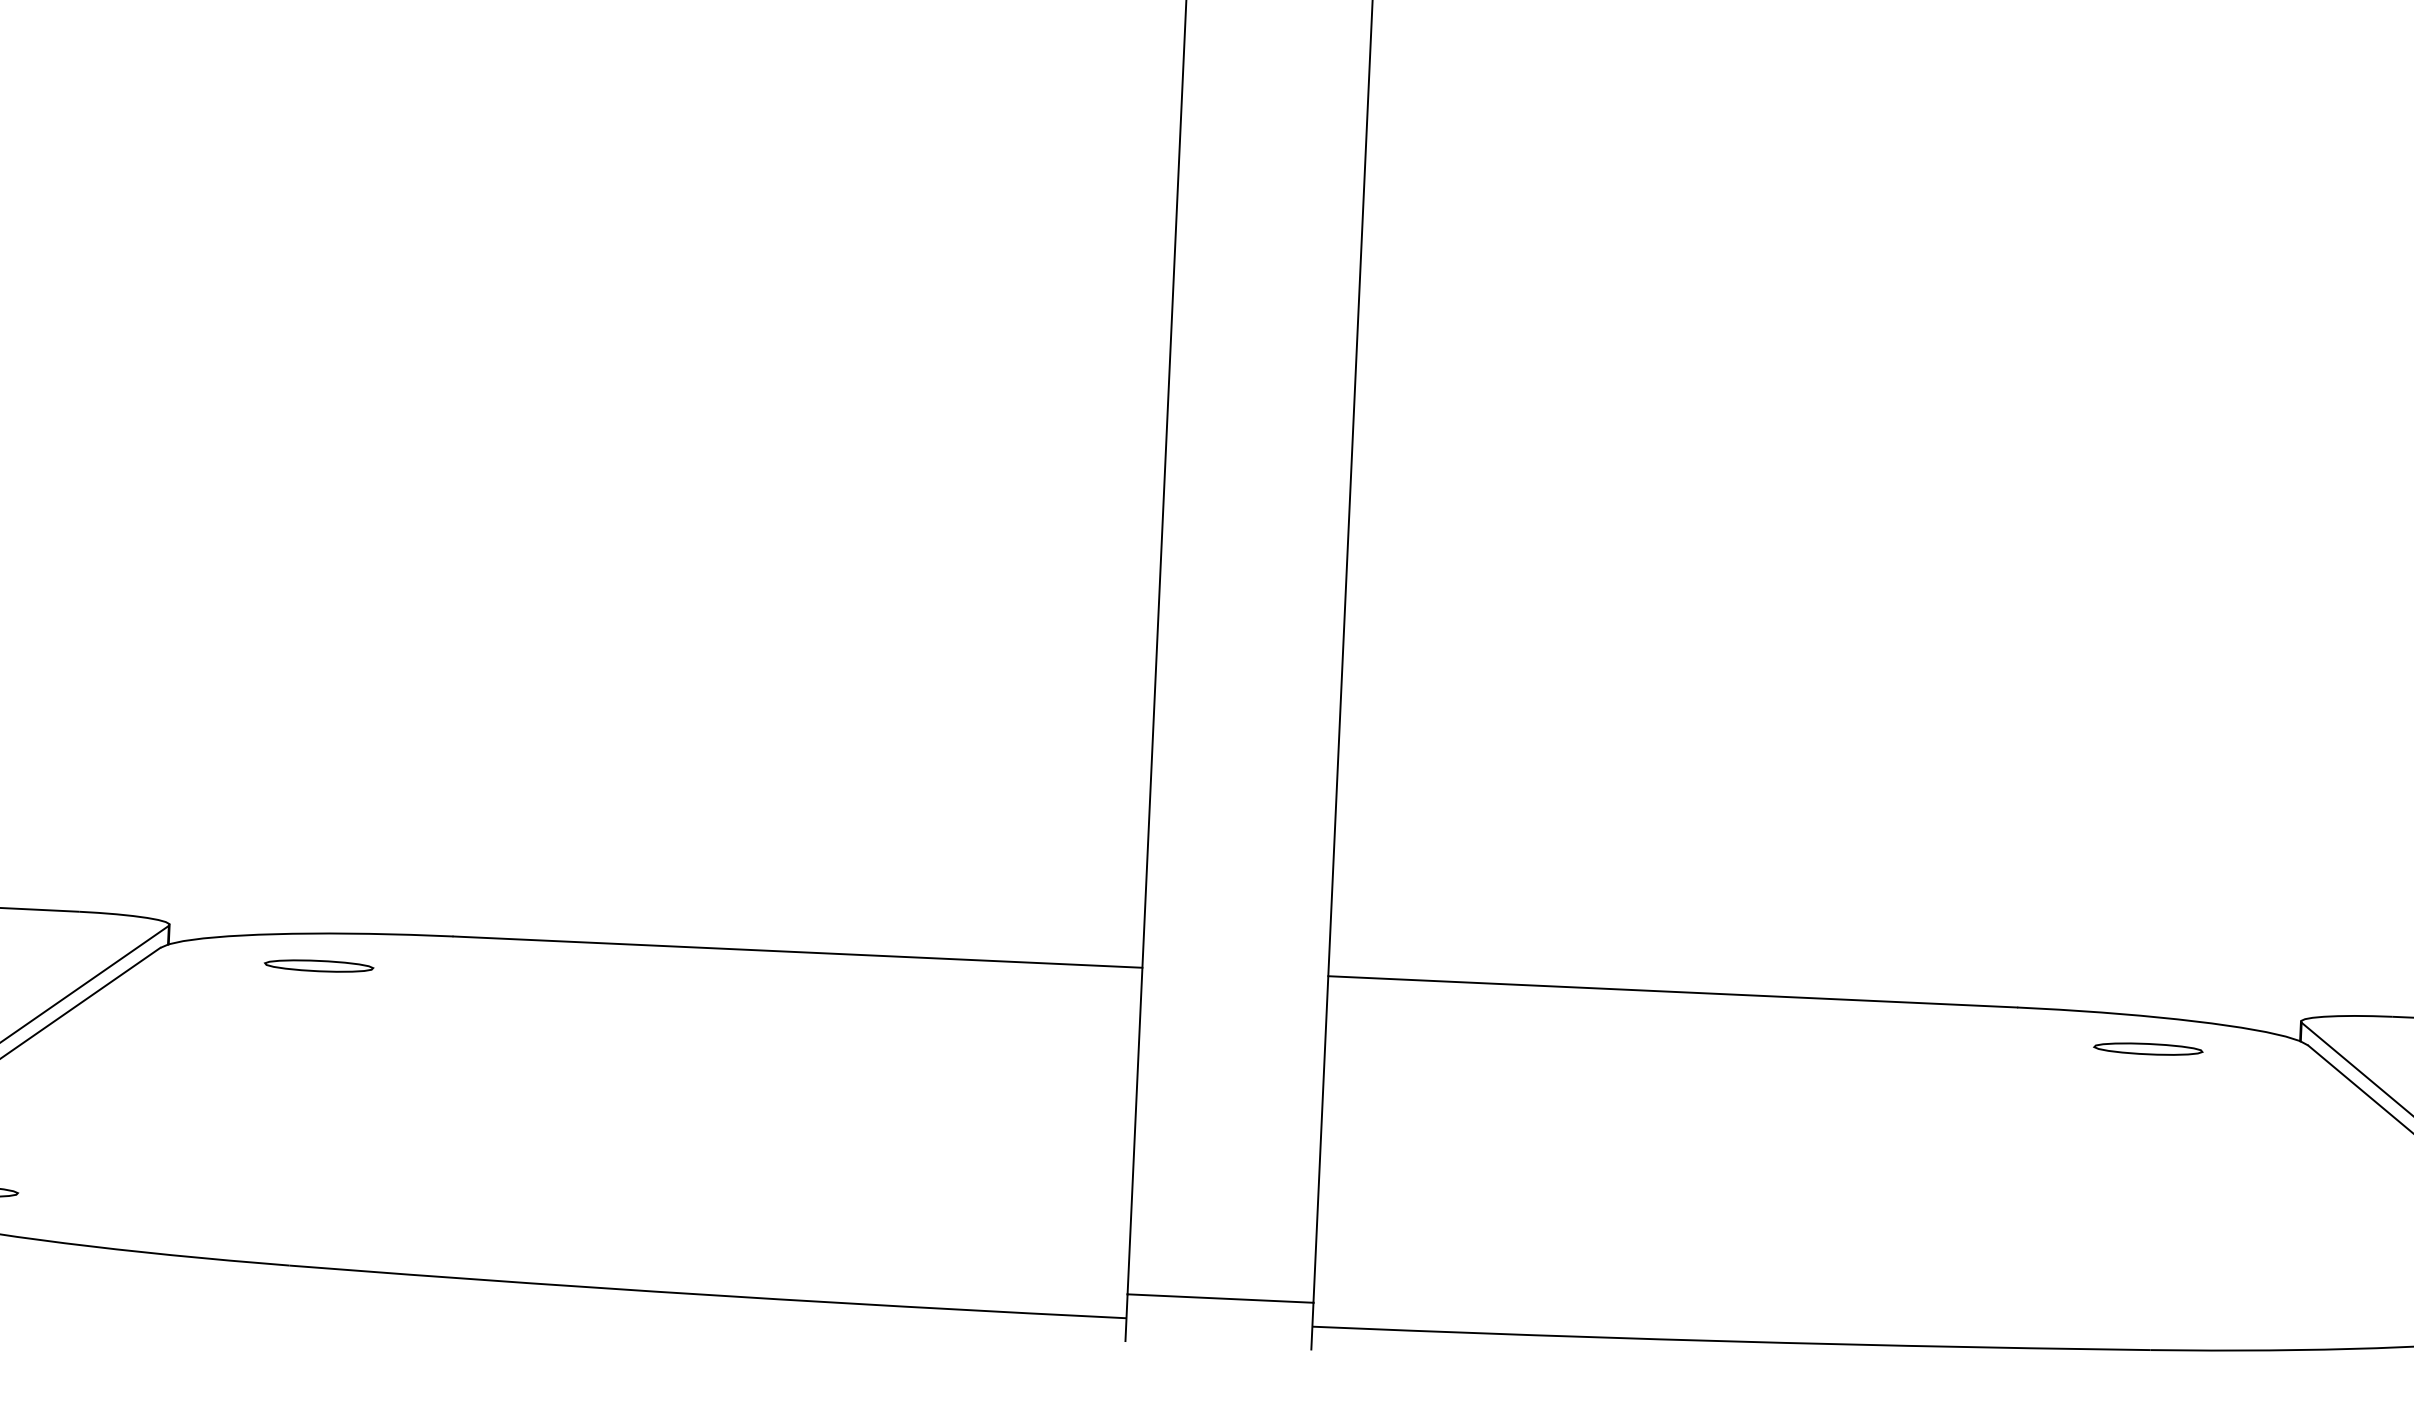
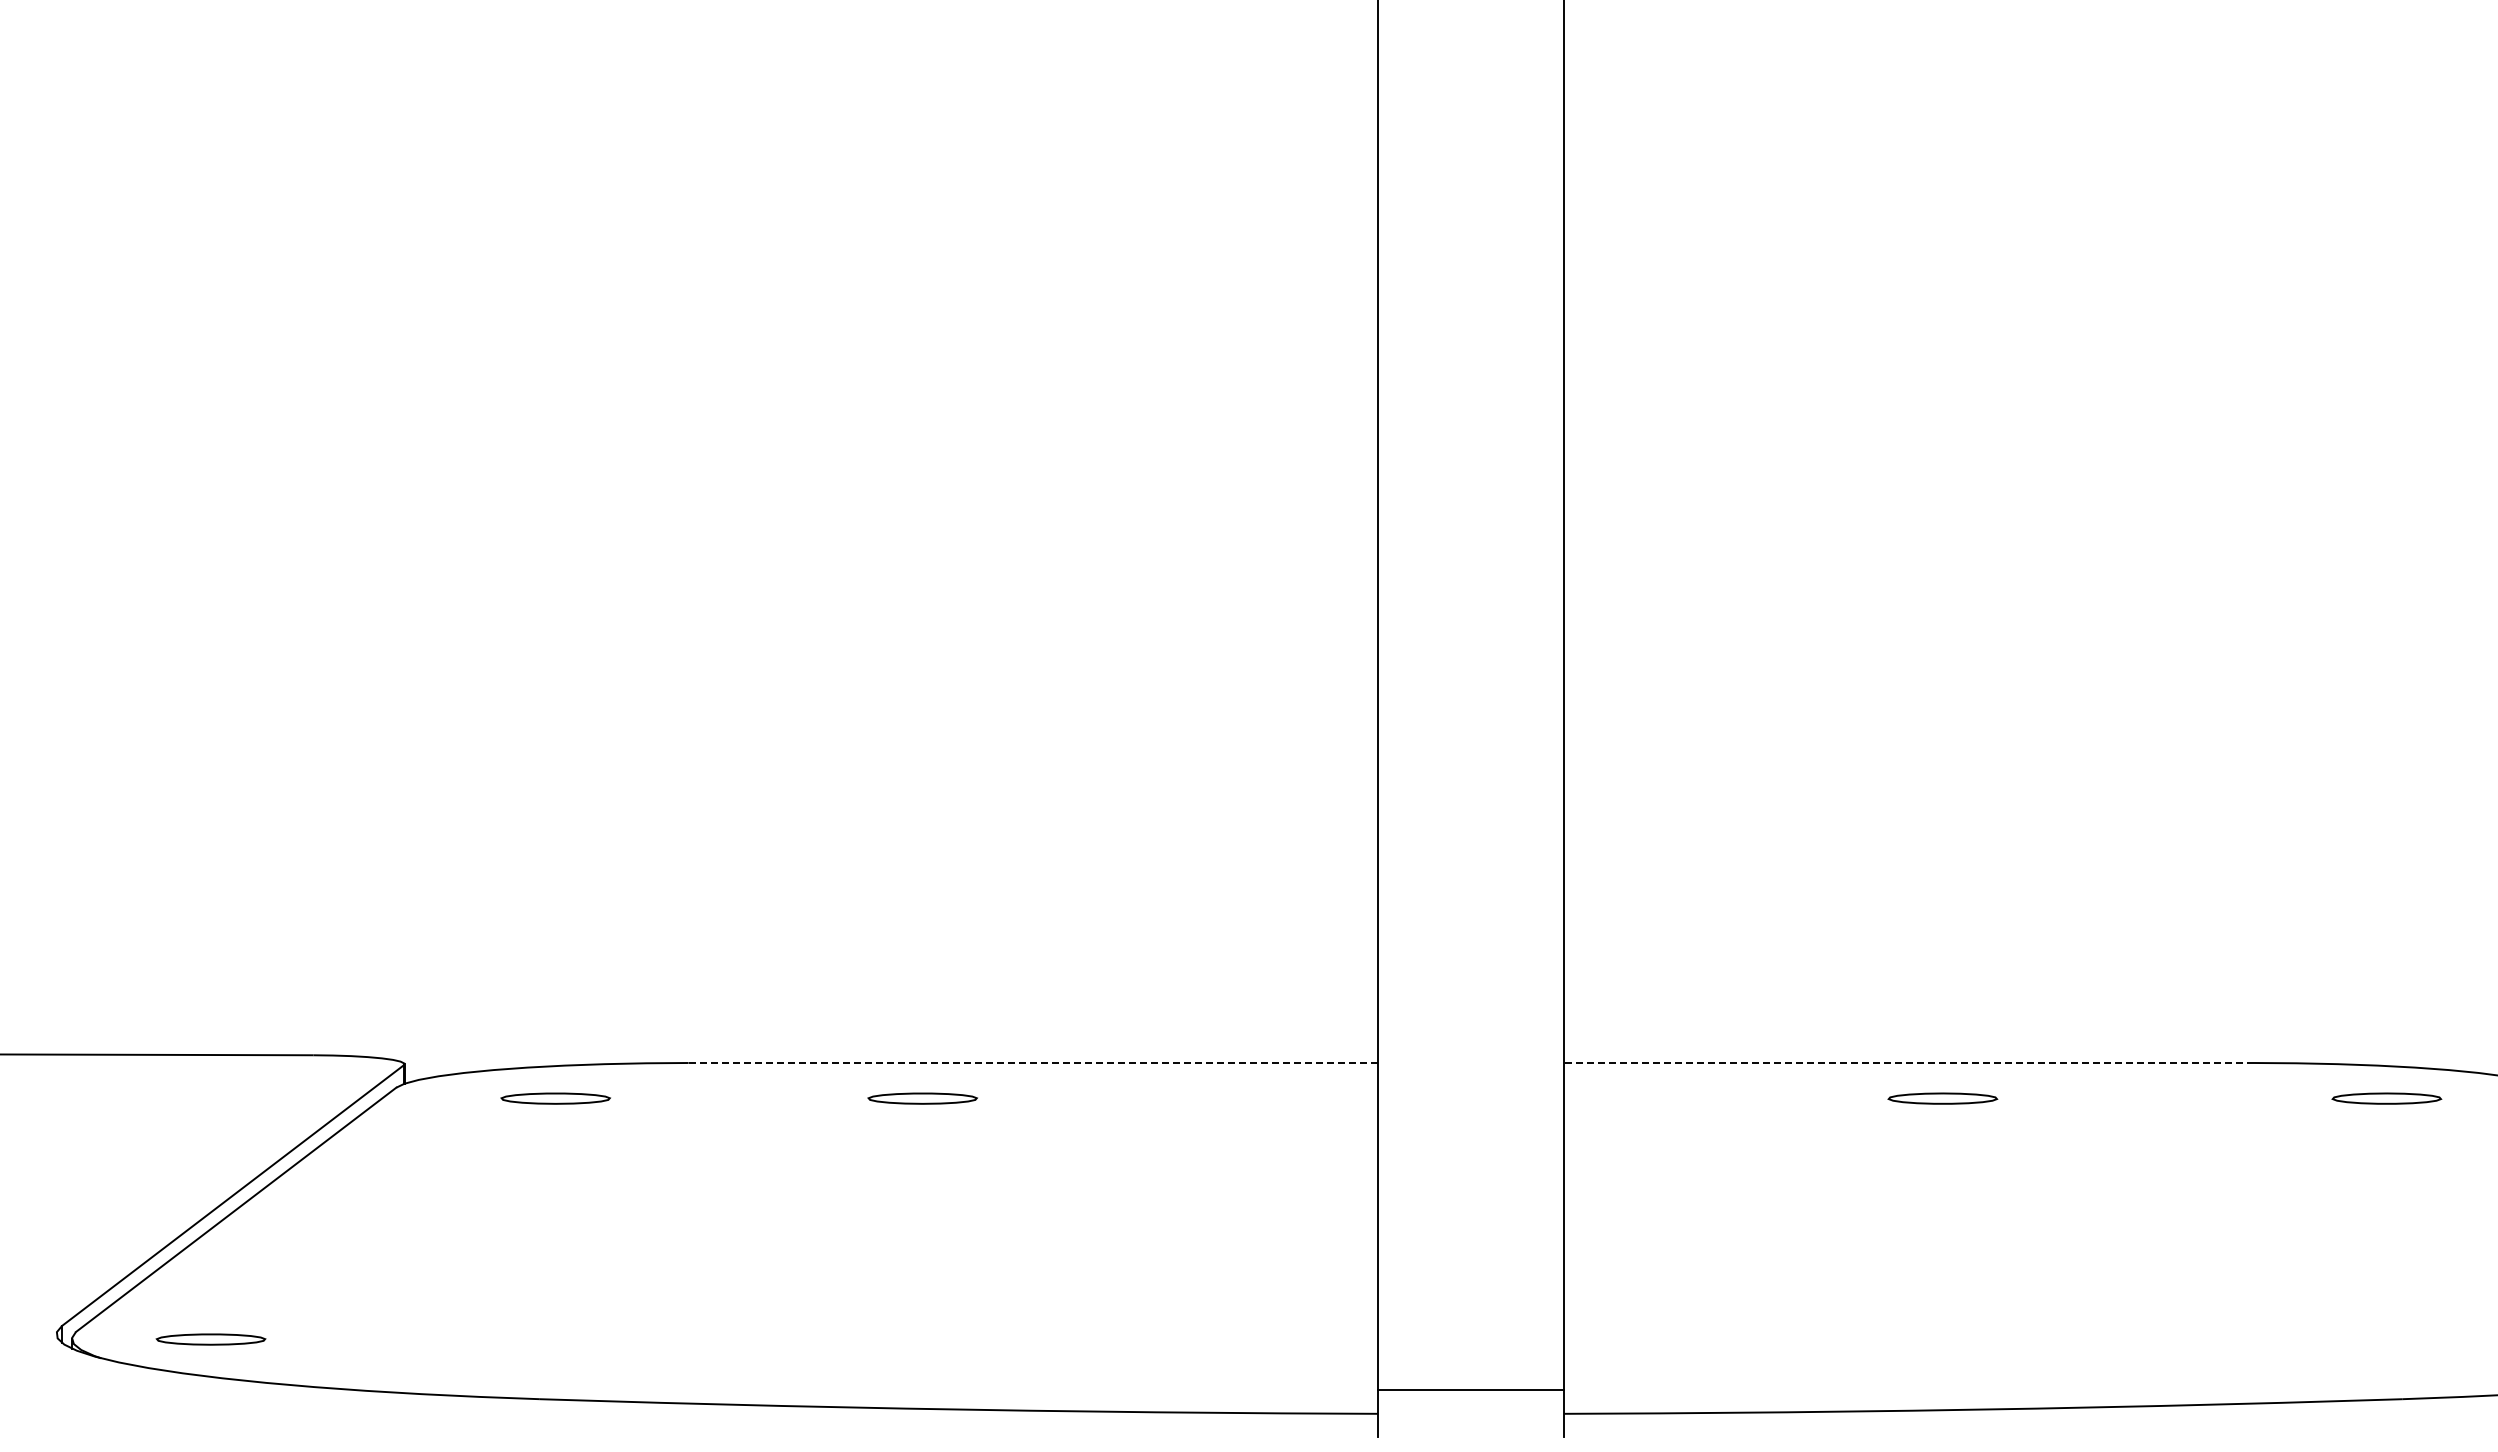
line: (798, 951) -> (1033, 1062), solid -> dashed
part: (685, 982) -> (922, 1098), added
line: (1673, 991) -> (1909, 1062), solid -> dashed
part: (1704, 1028) -> (1942, 1098), added

